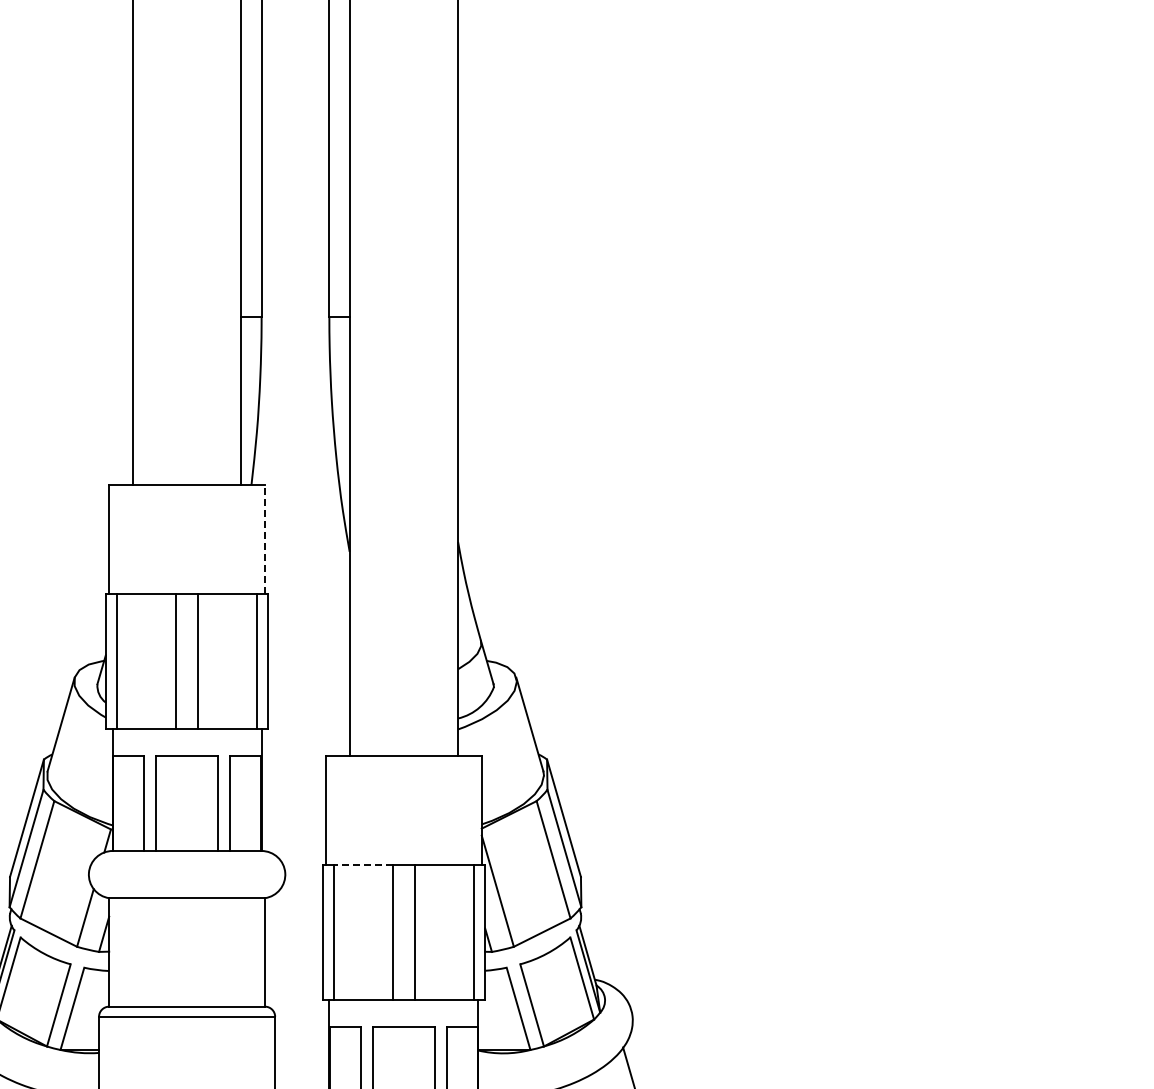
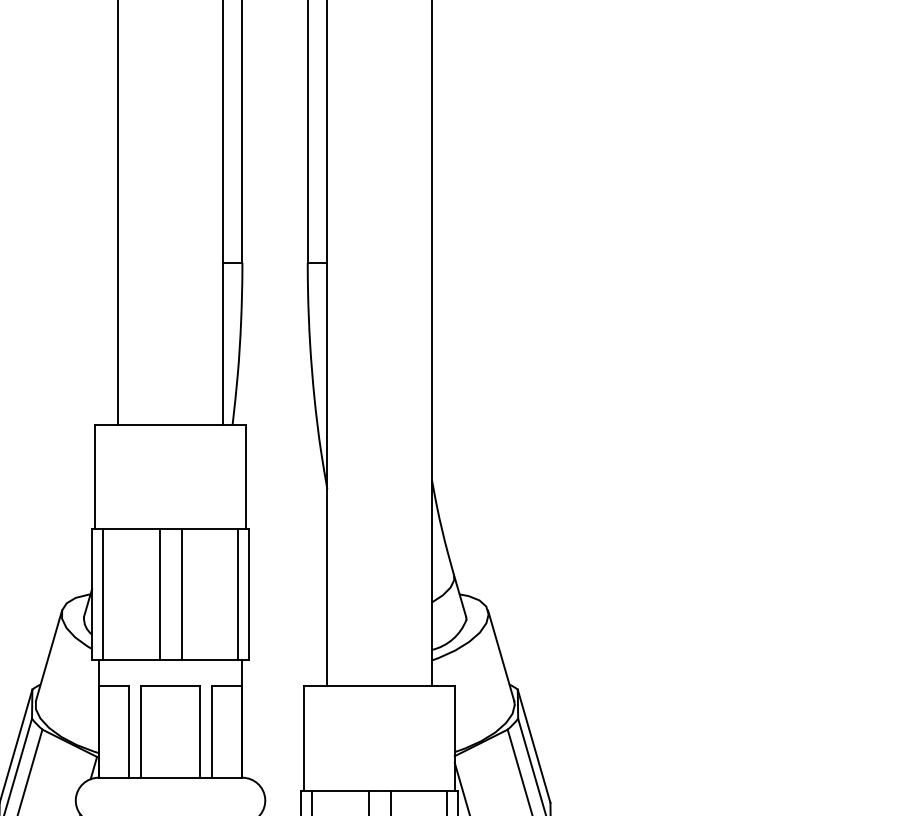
line: (265, 538) -> (246, 476), dashed -> solid
line: (362, 864) -> (339, 790), dashed -> solid

